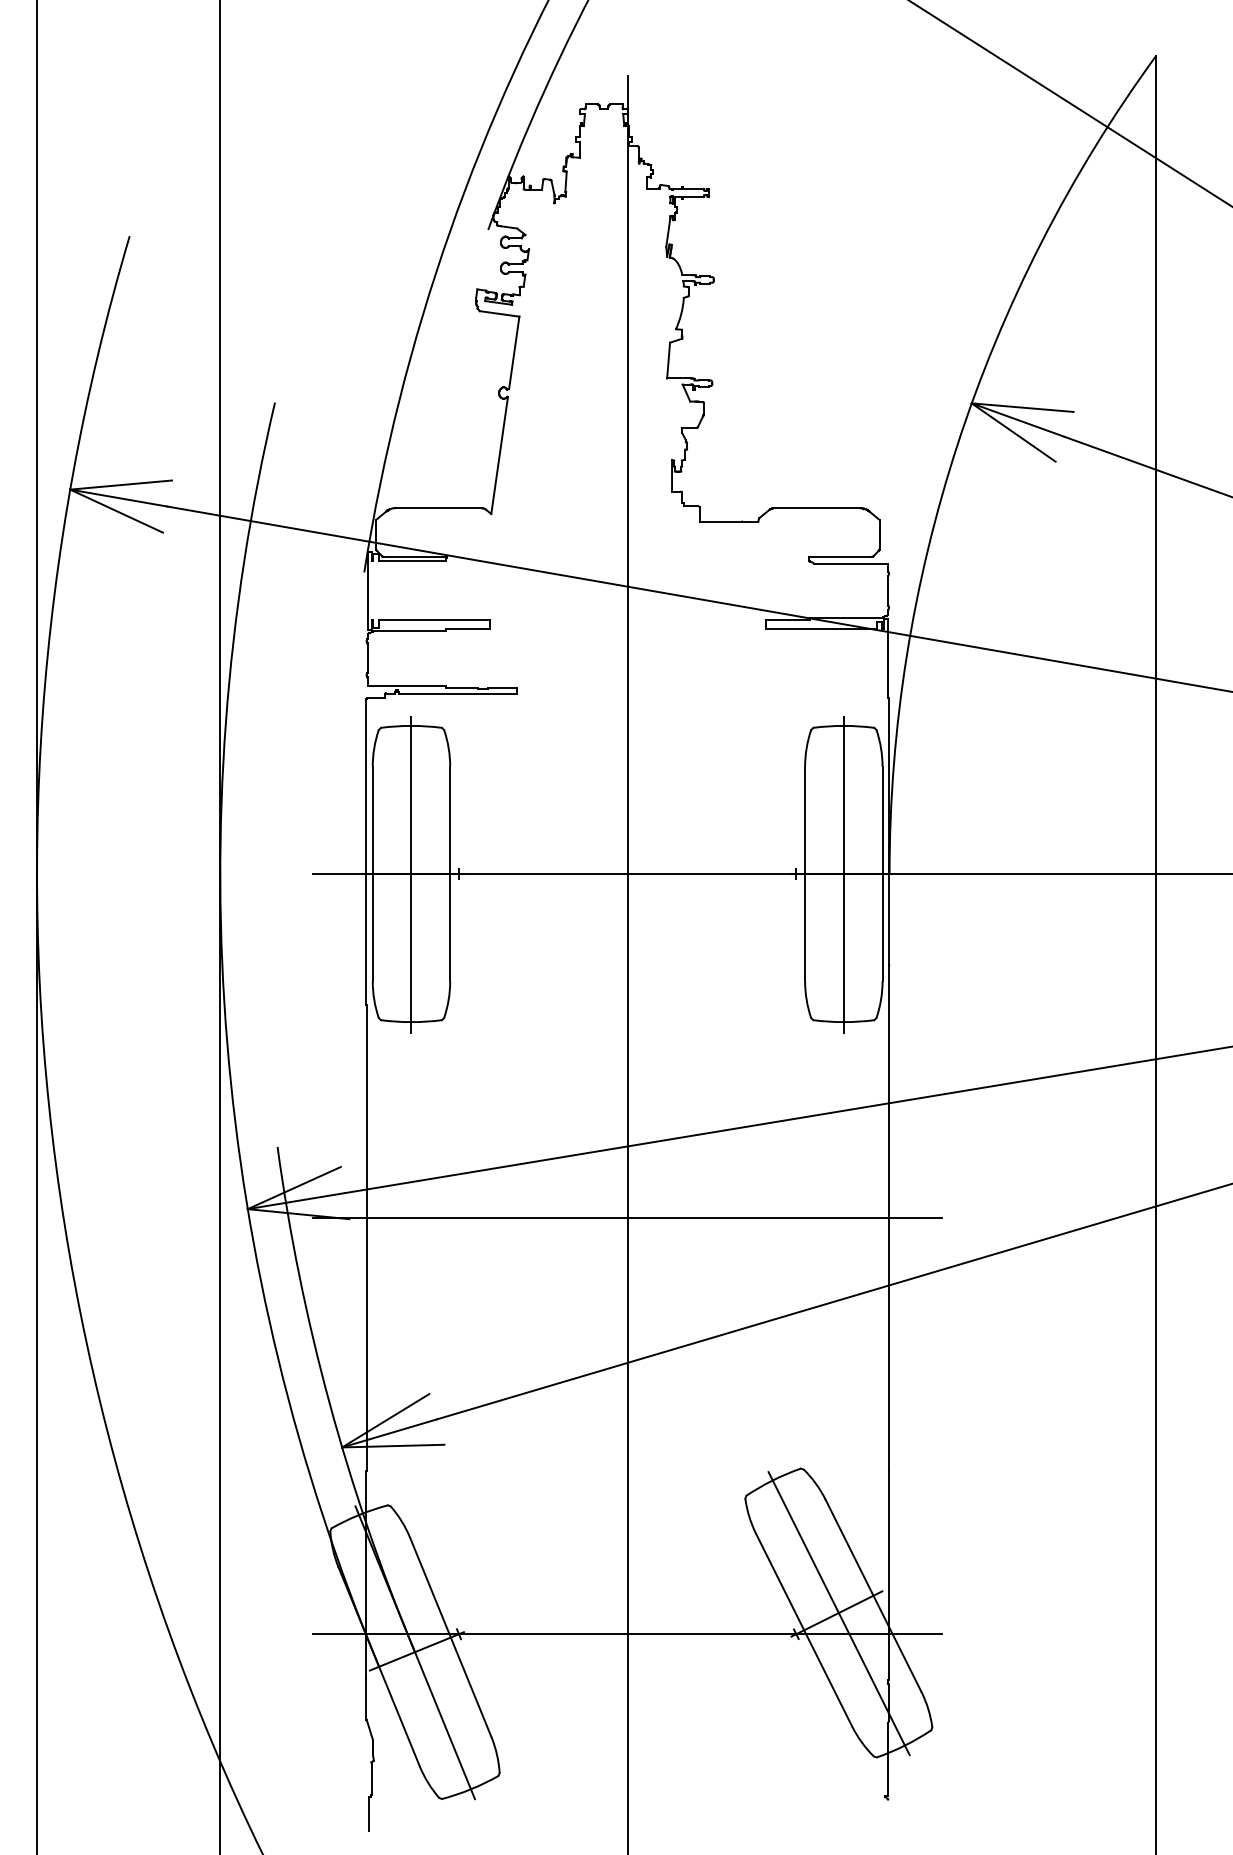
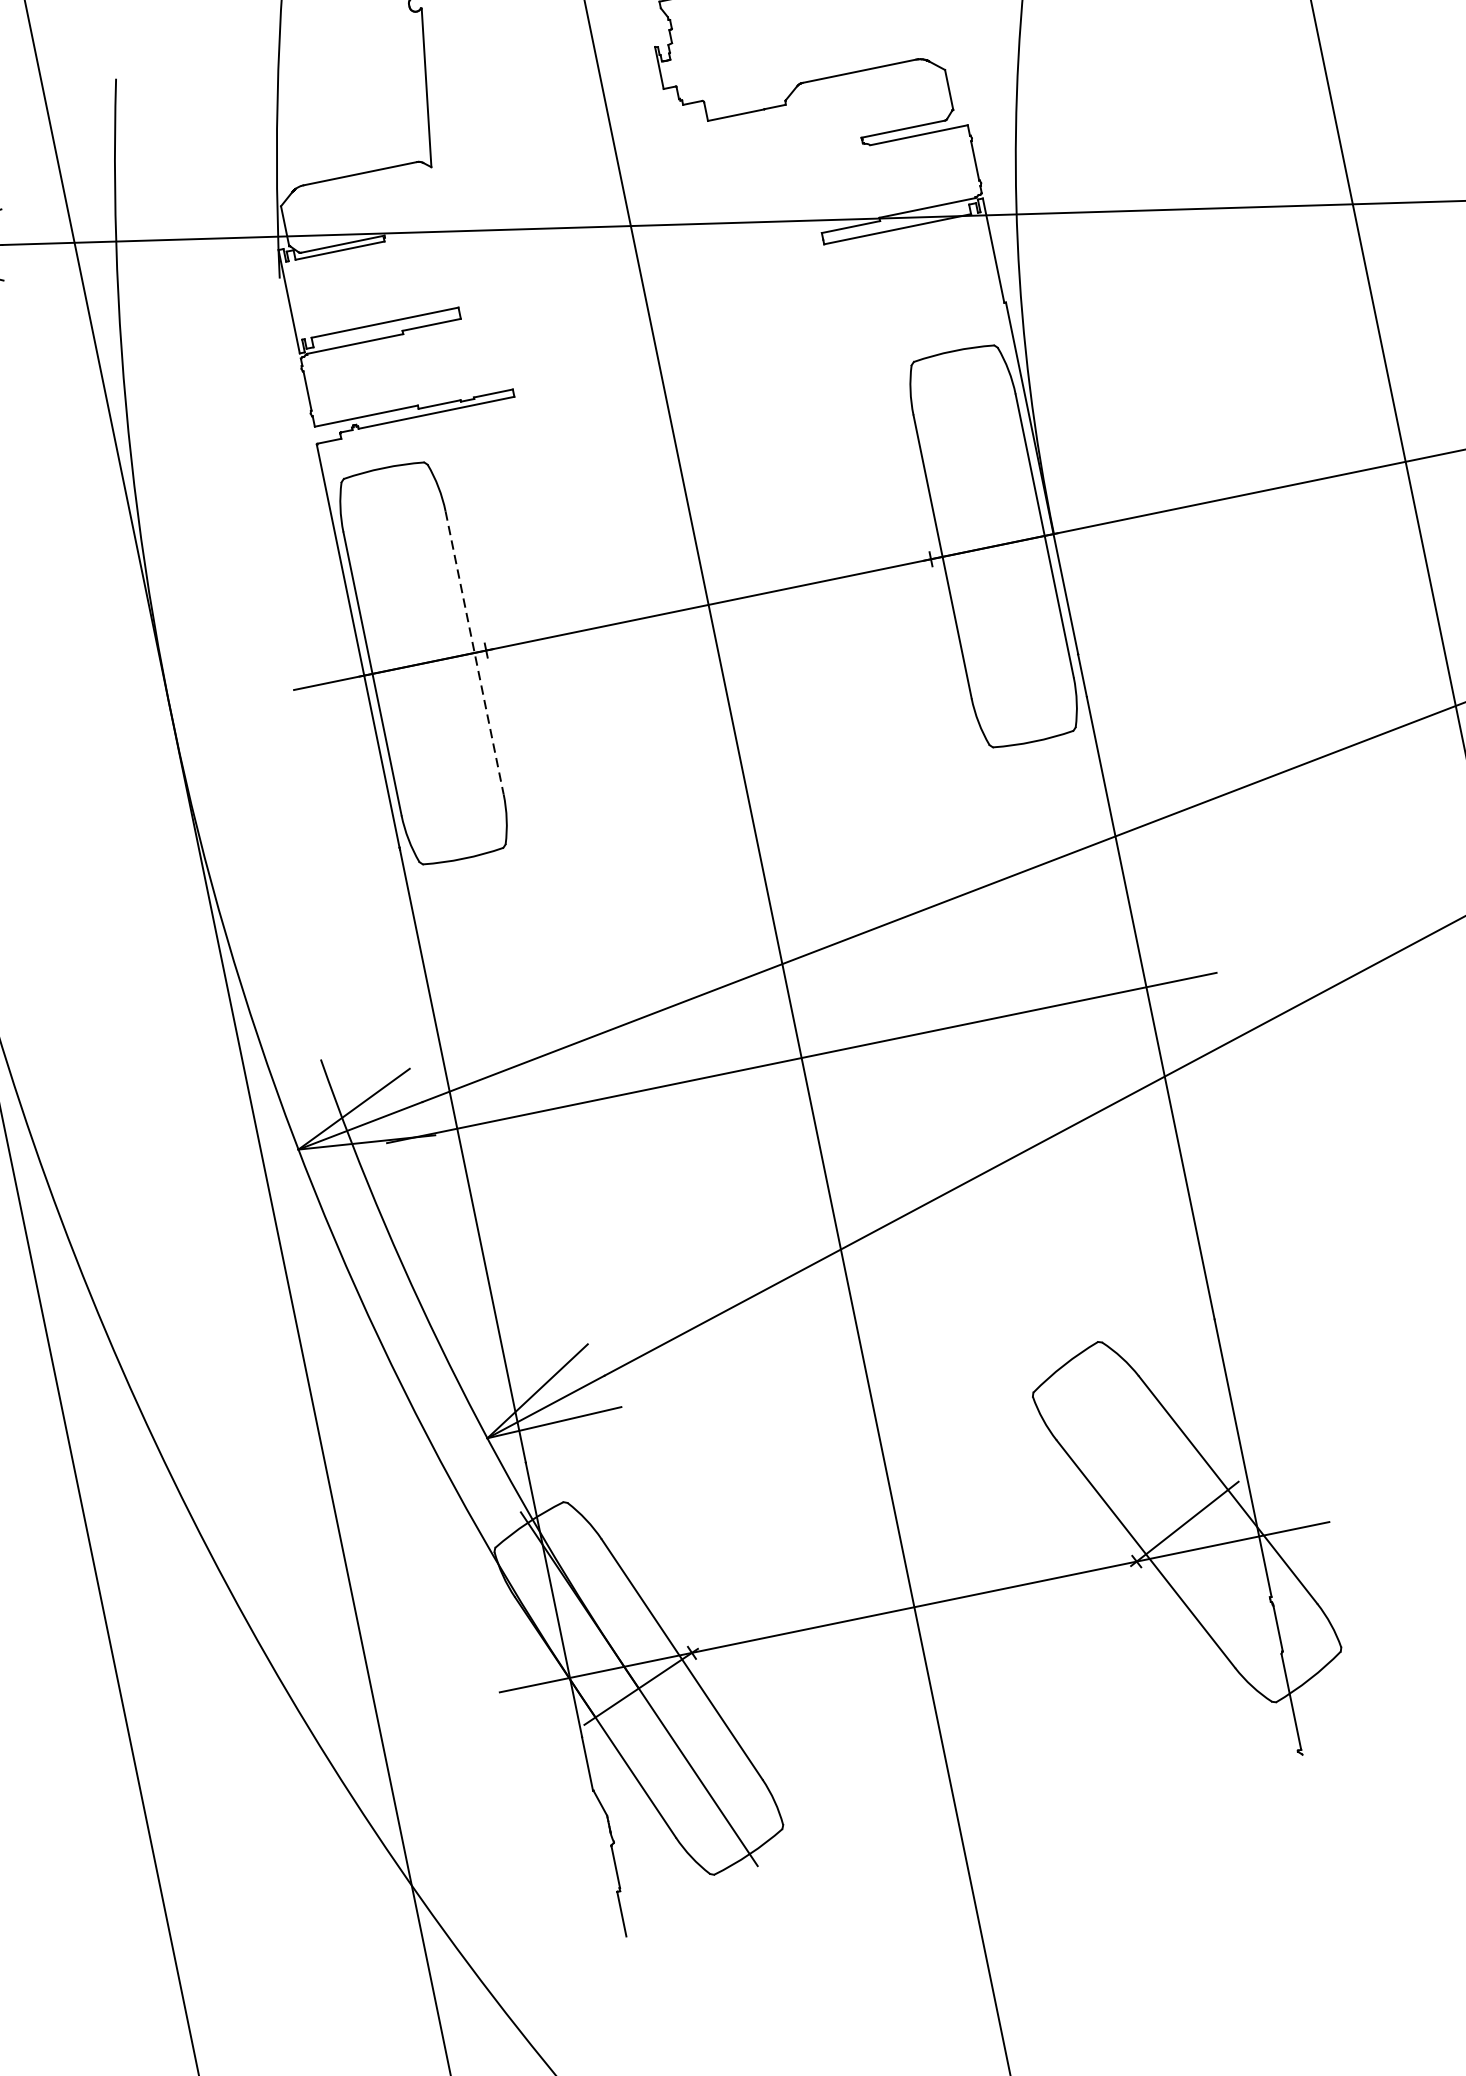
line: (411, 874) -> (423, 664), removed
line: (450, 874) -> (475, 653), solid -> dashed
line: (843, 874) -> (993, 547), removed
line: (838, 1613) -> (1186, 1522), removed

